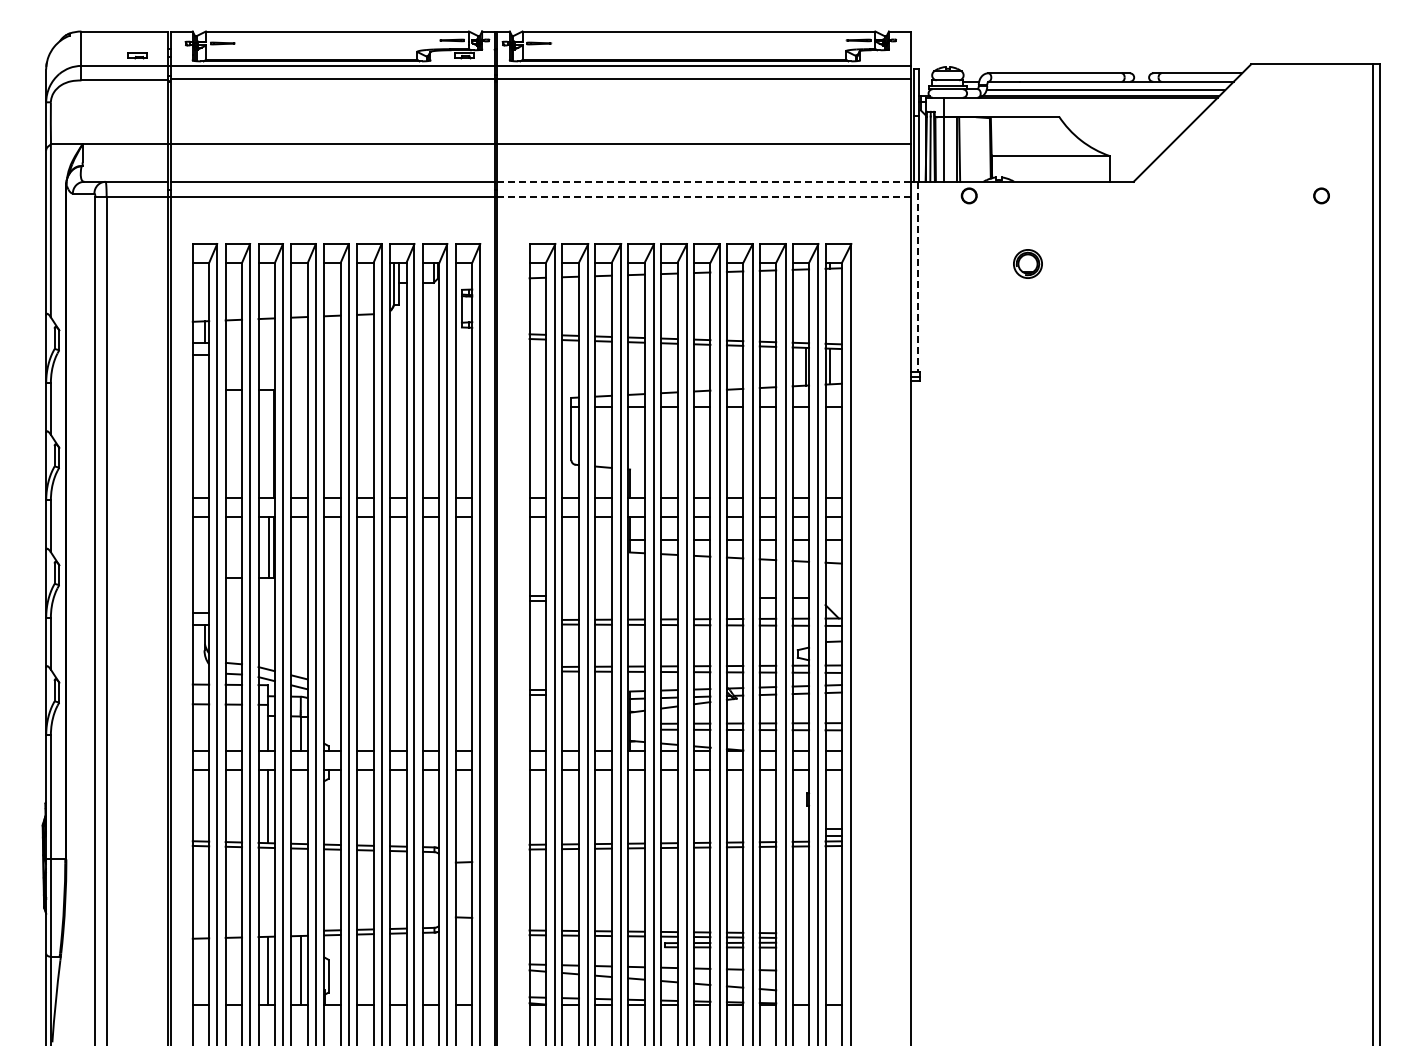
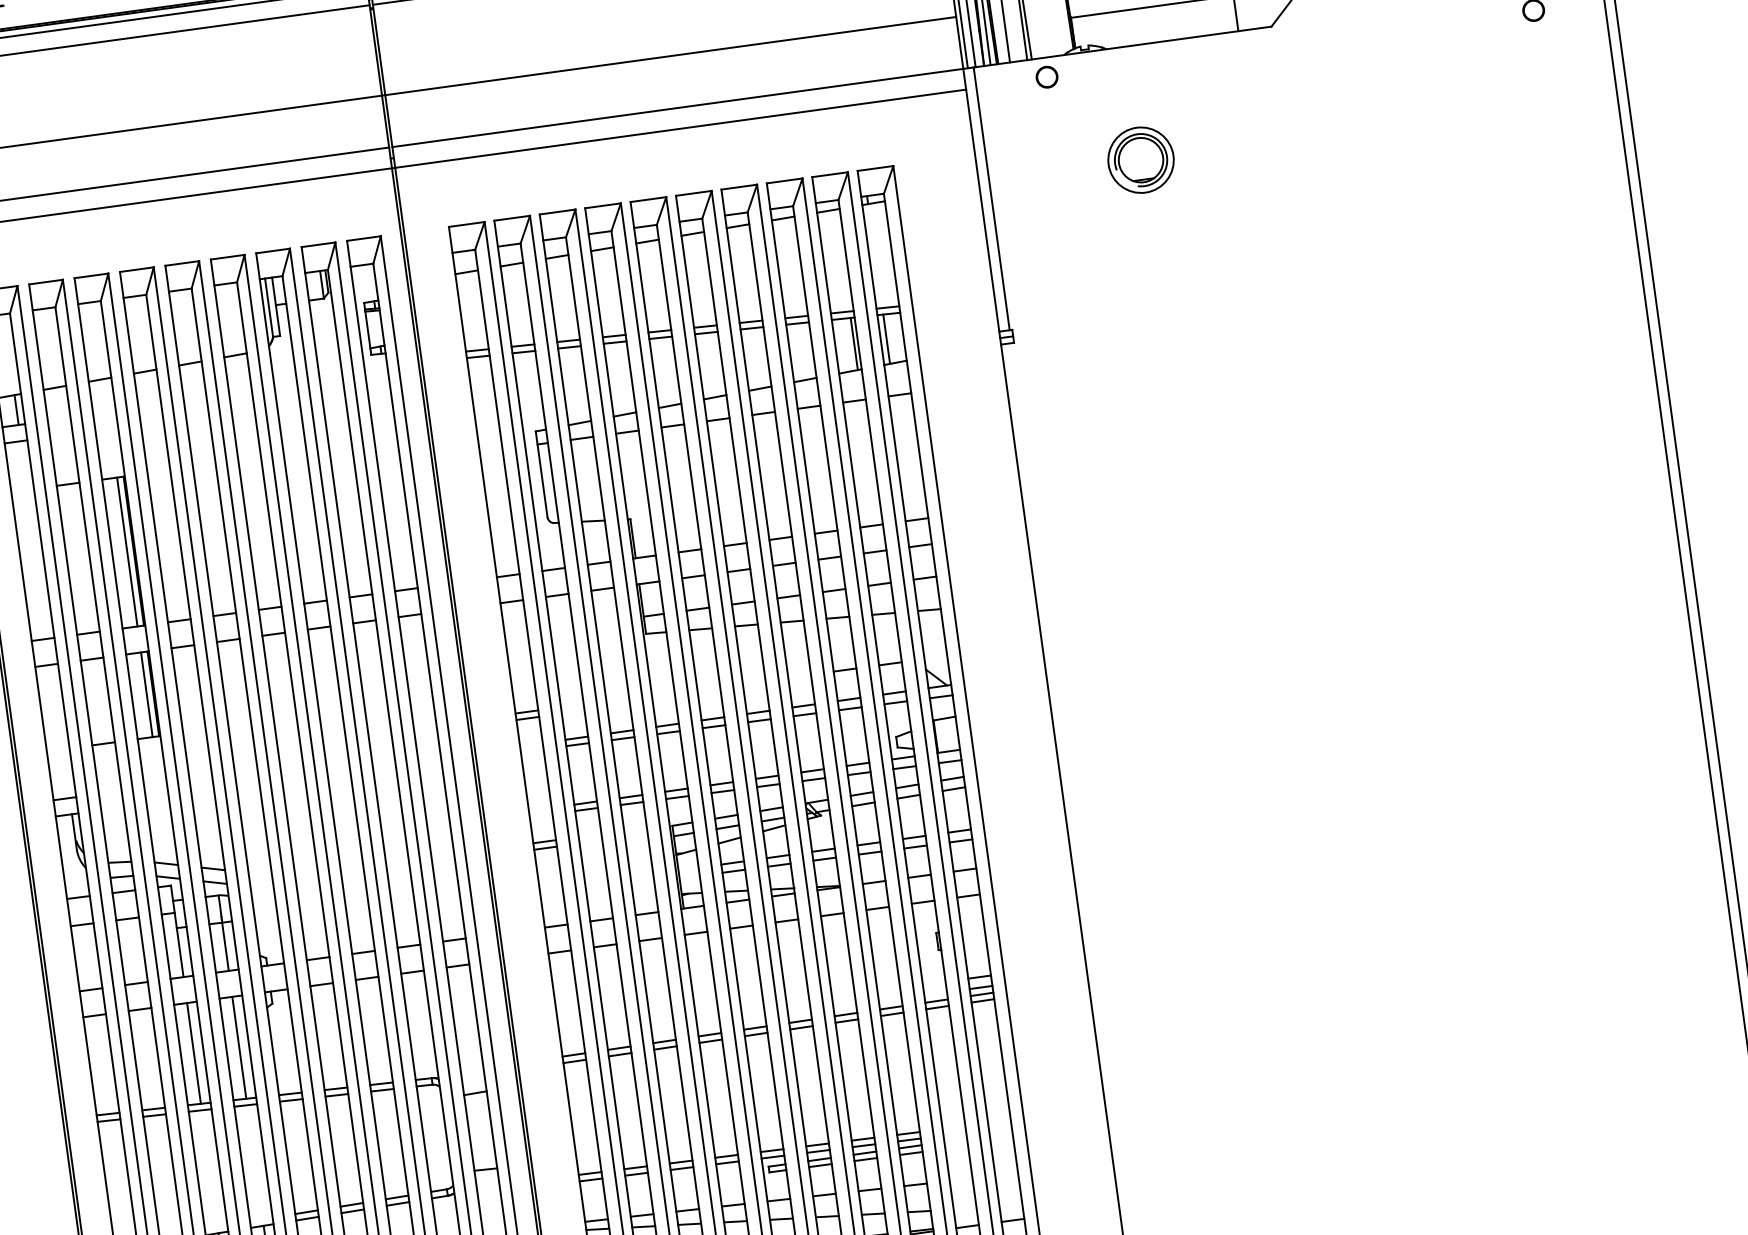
line: (703, 181) -> (677, 107), dashed -> solid
line: (703, 196) -> (680, 128), dashed -> solid
part: (1027, 263) -> (1140, 159), size x1.67
line: (918, 277) -> (992, 199), dashed -> solid
line: (269, 443) -> (127, 551), added
line: (300, 807) -> (239, 1048), added

